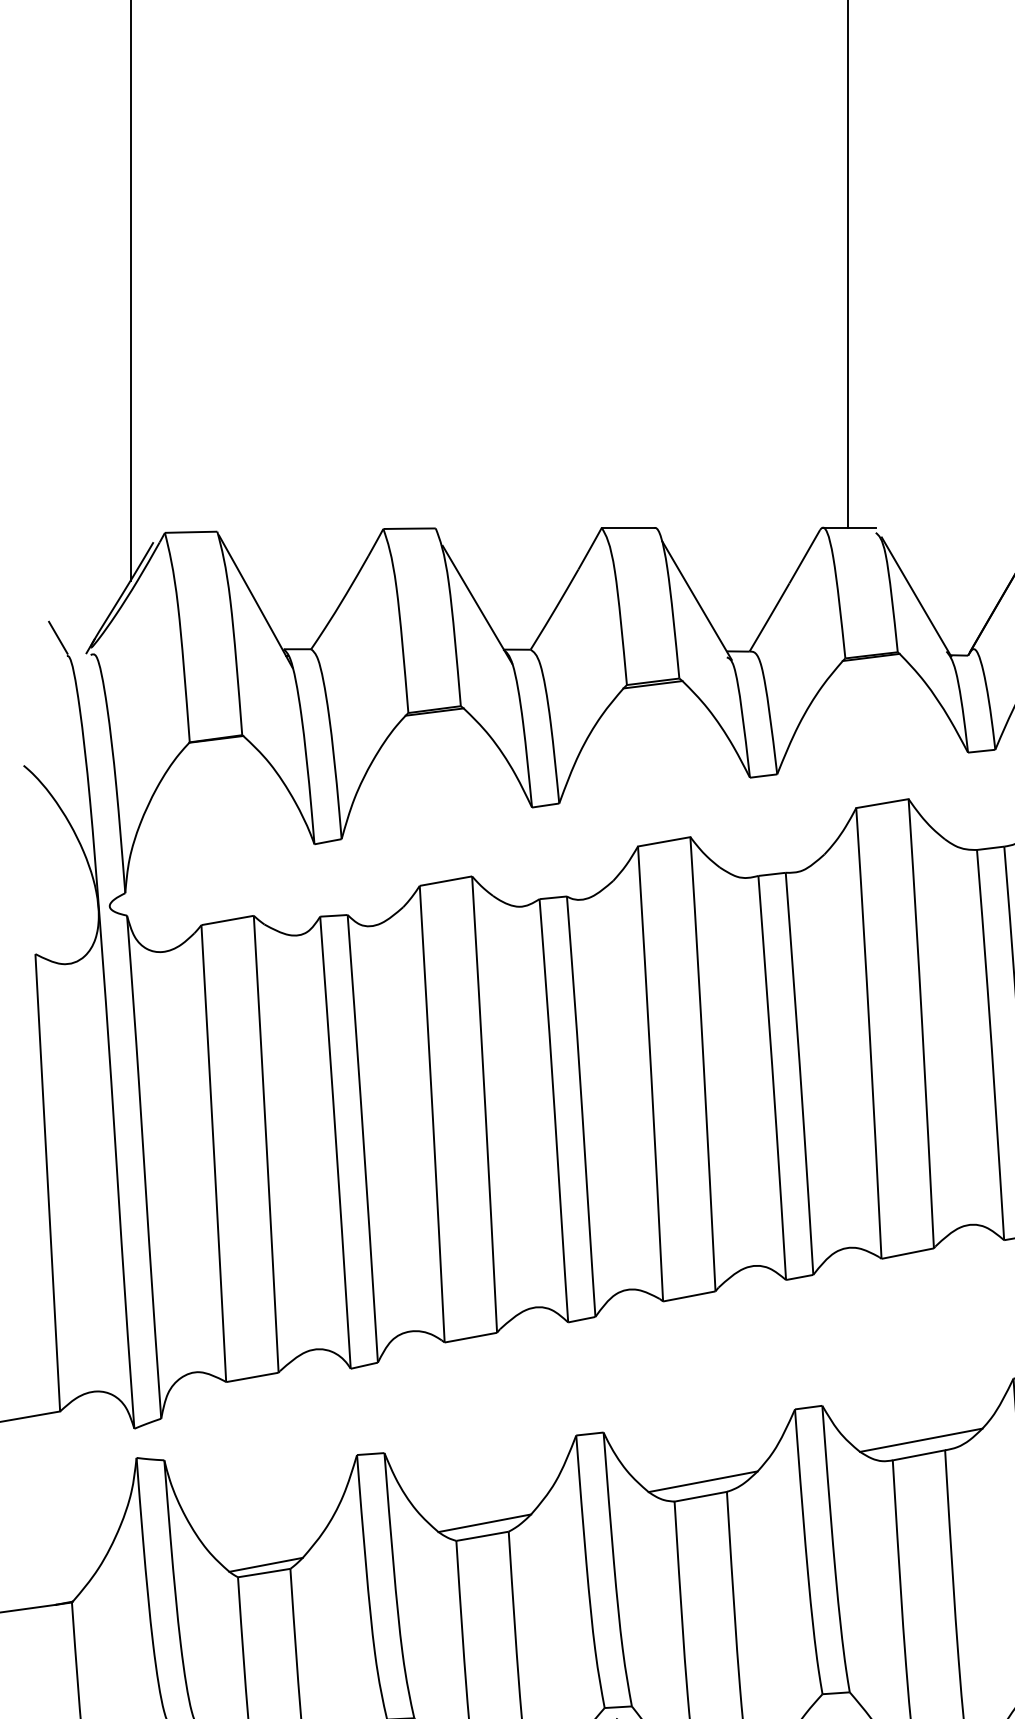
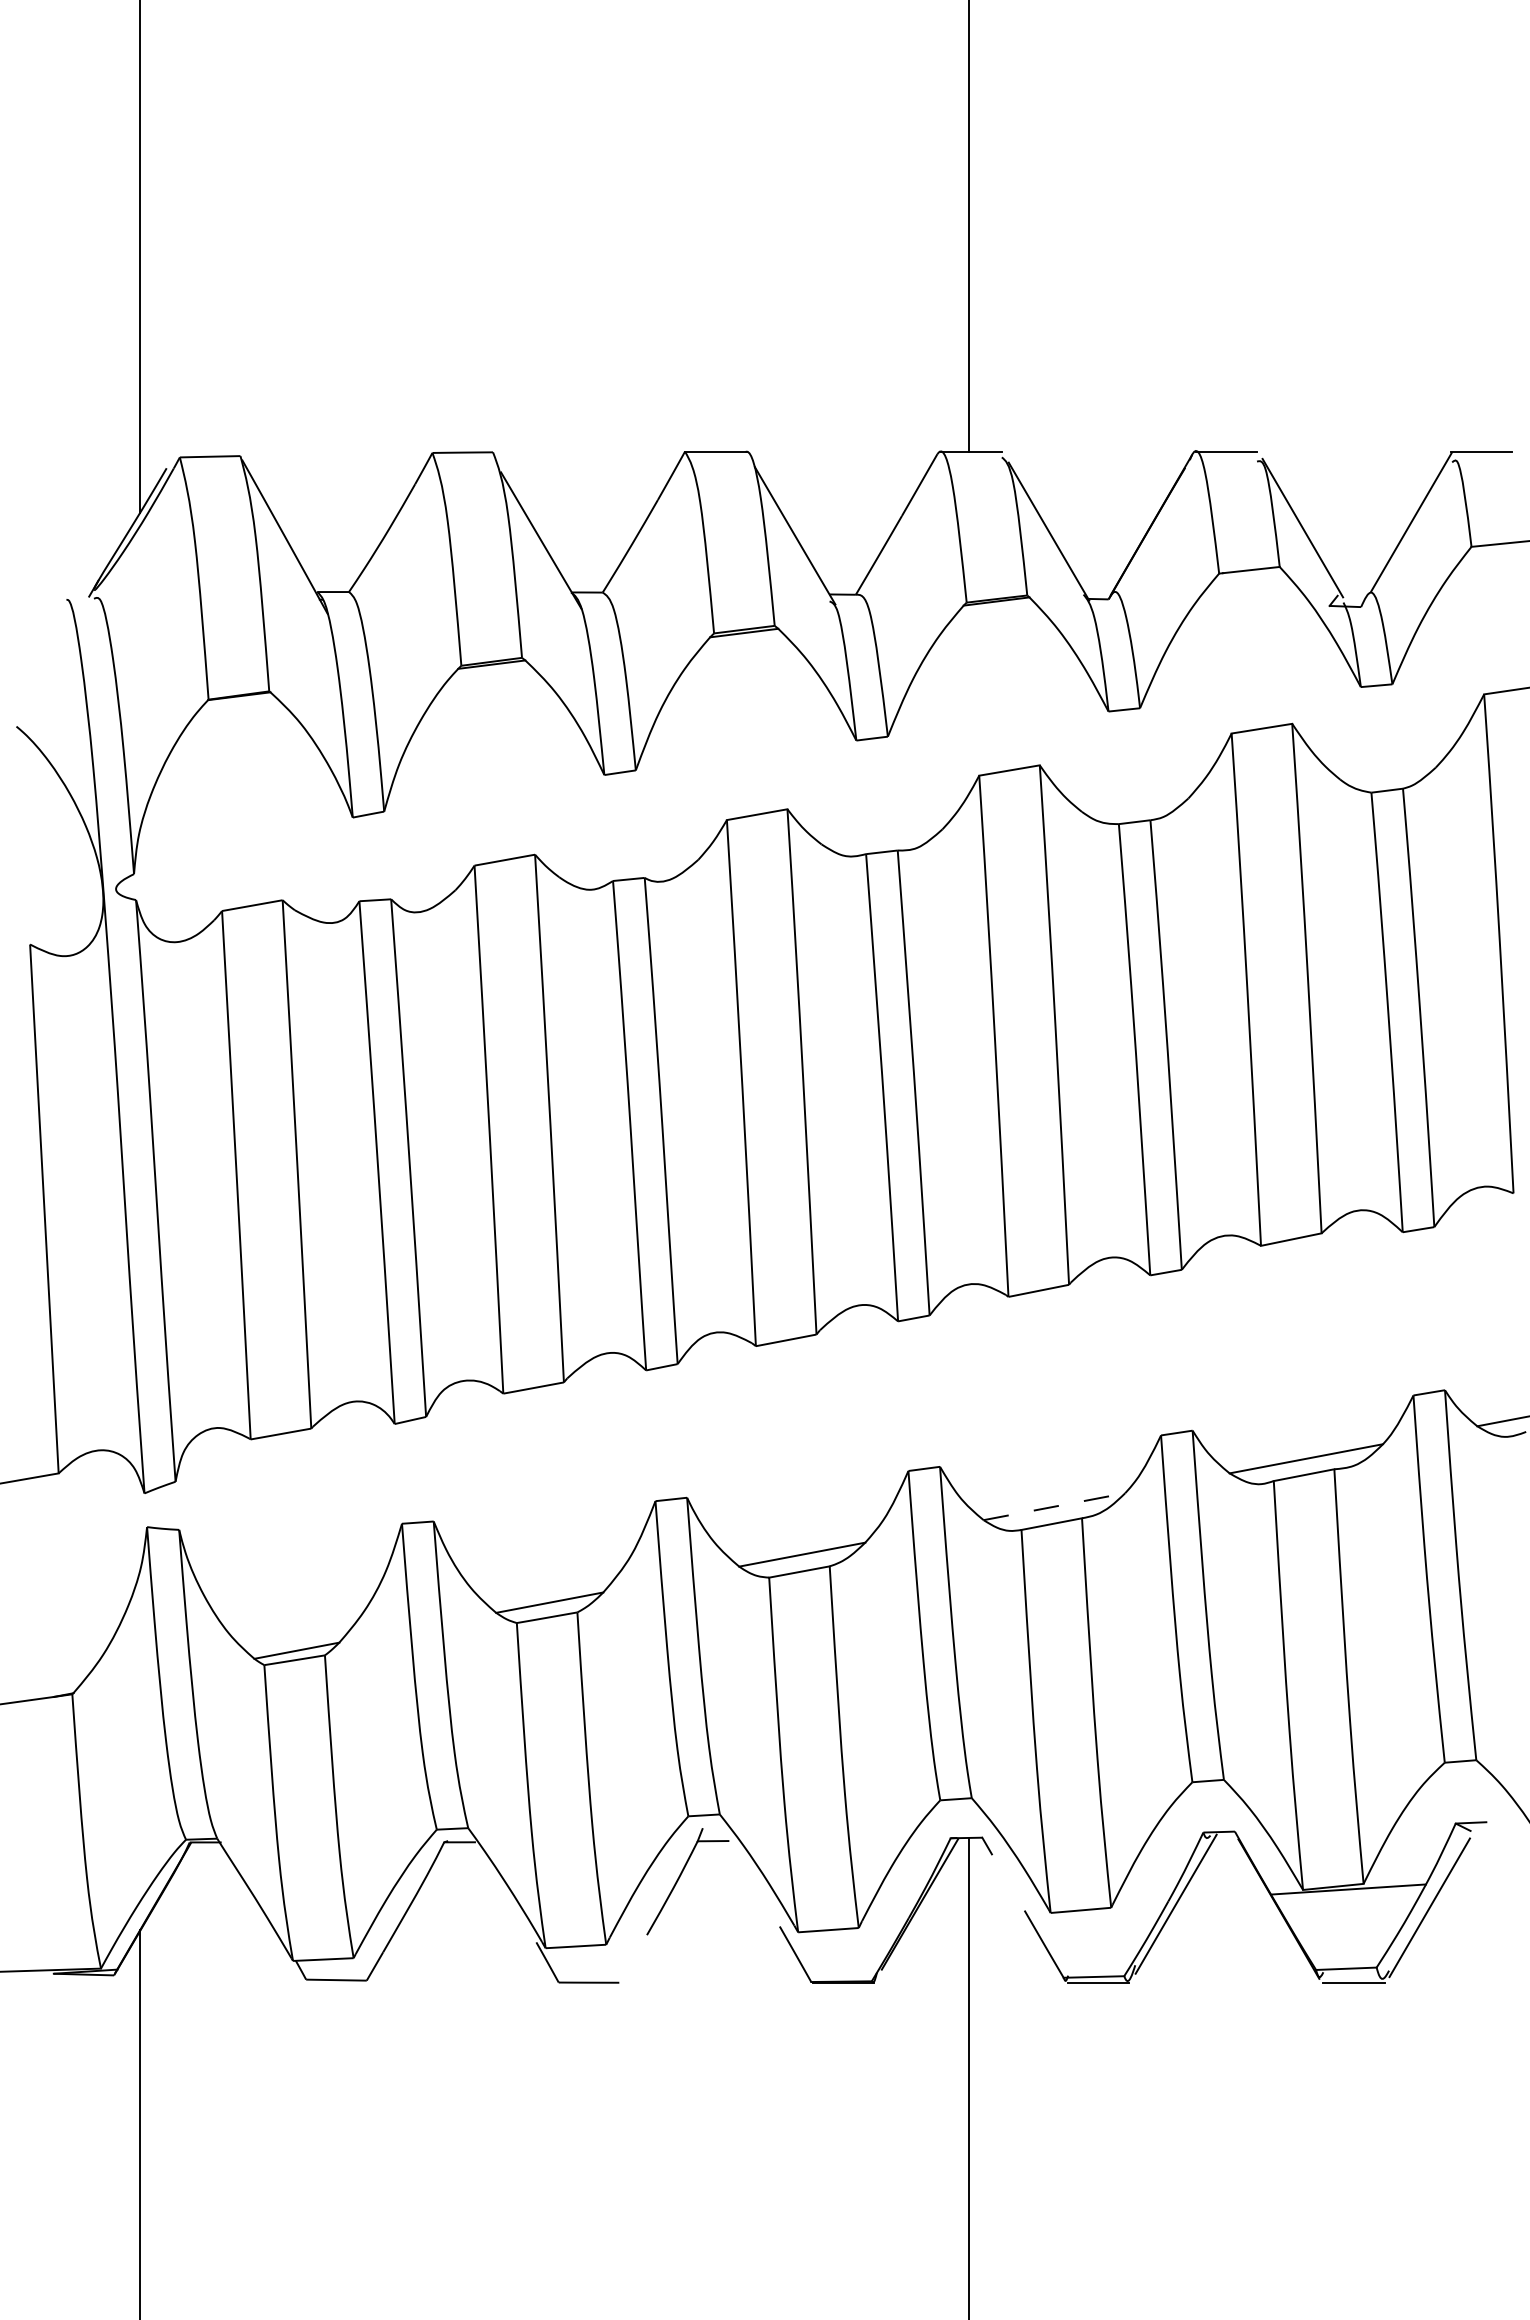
line: (58, 637) -> (56, 578), removed
line: (921, 1440) -> (1054, 1506), solid -> dashed

